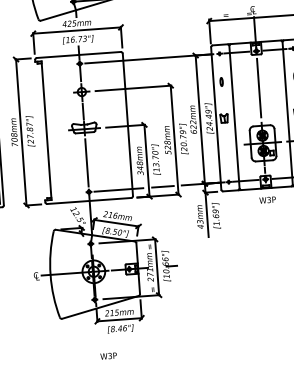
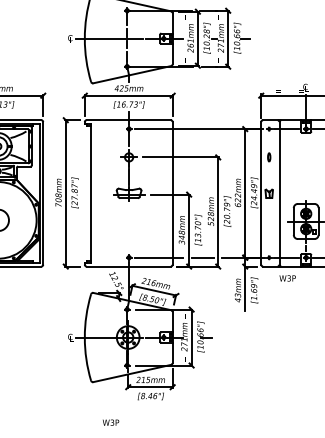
line: (259, 87) -> (306, 165), removed
line: (87, 162) -> (129, 228), removed
text: (267, 200) -> (287, 278), moved
text: (109, 355) -> (111, 422), moved

